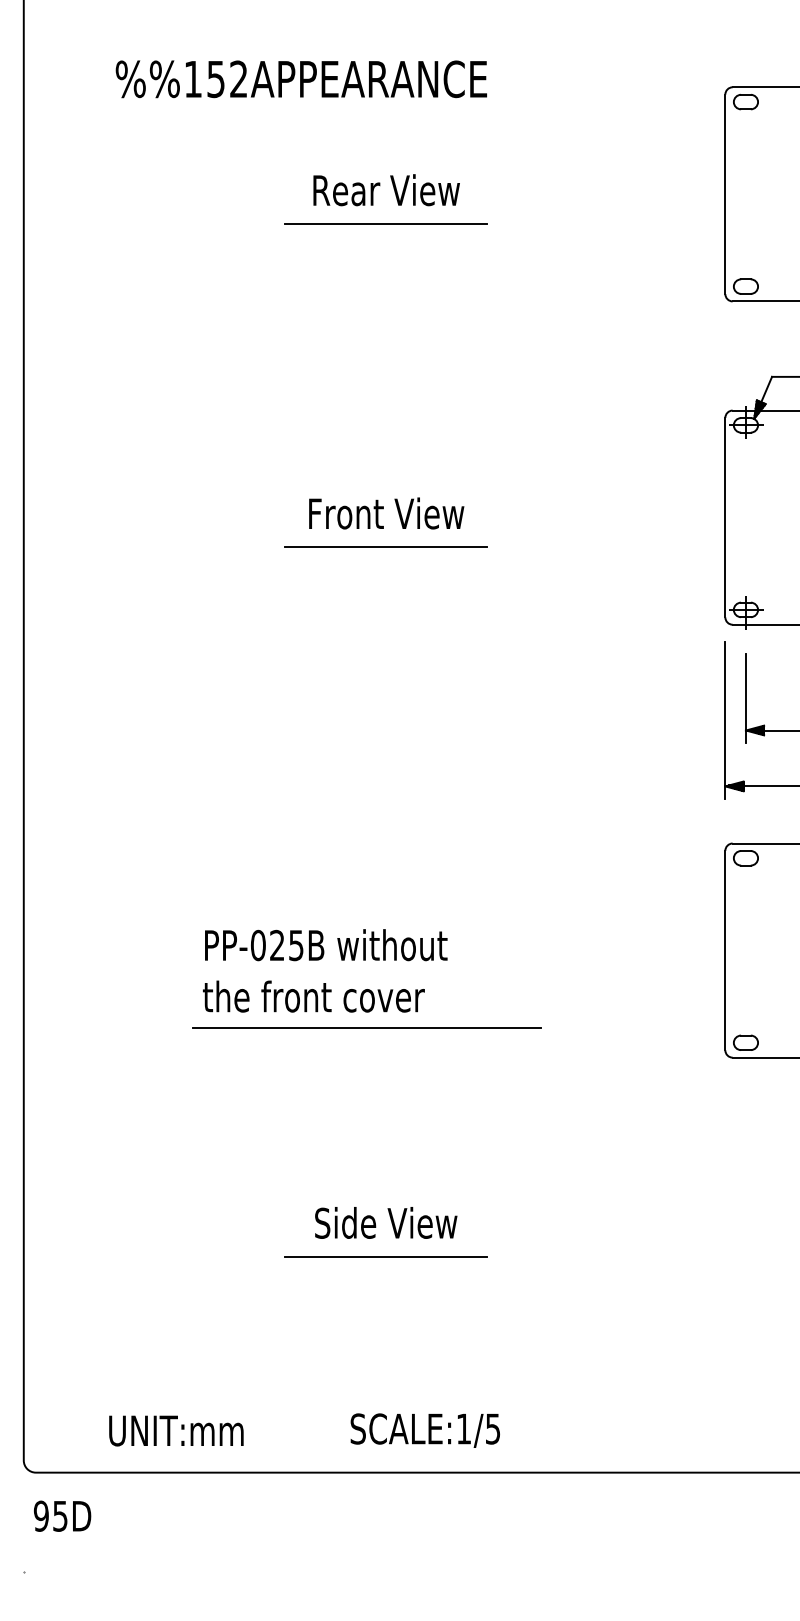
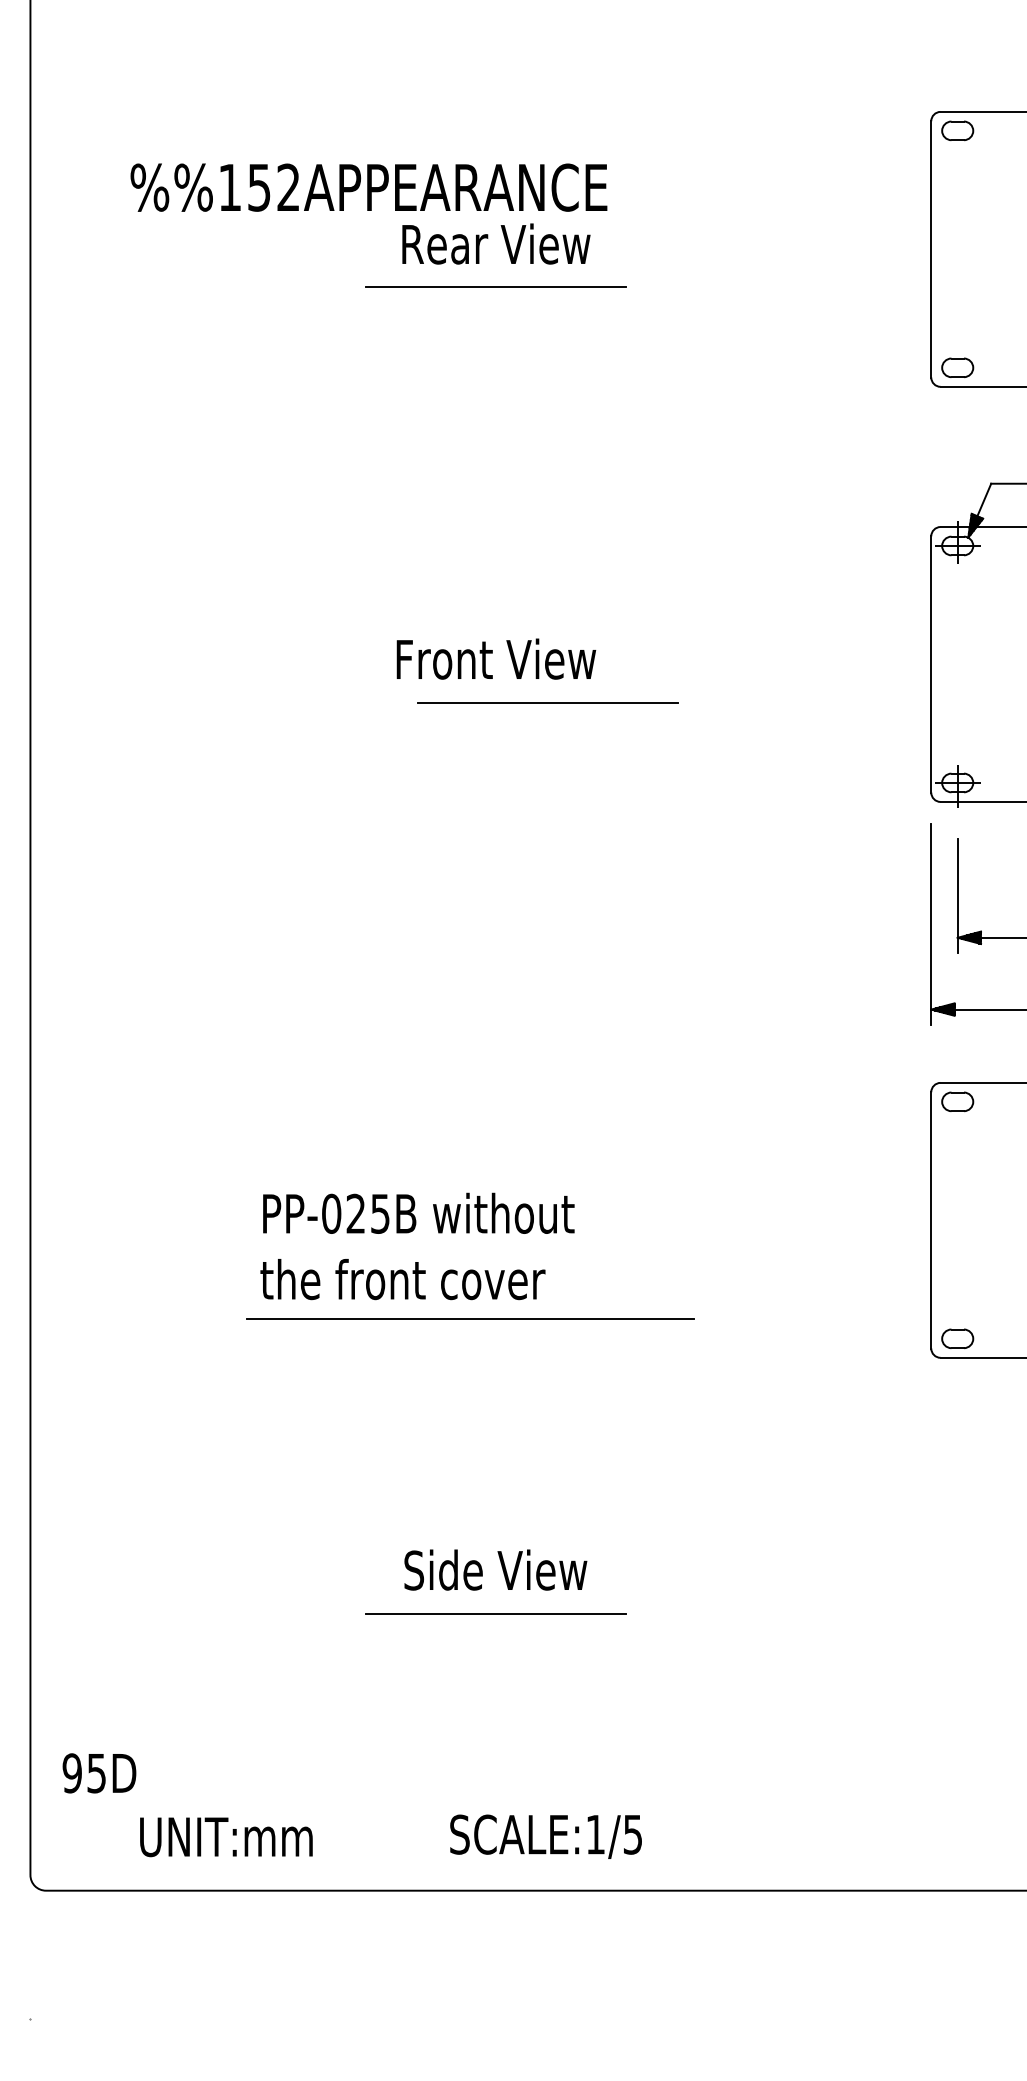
text: (300, 79) -> (367, 187), moved
line: (385, 546) -> (547, 701), moved
text: (62, 1515) -> (99, 1772), moved

